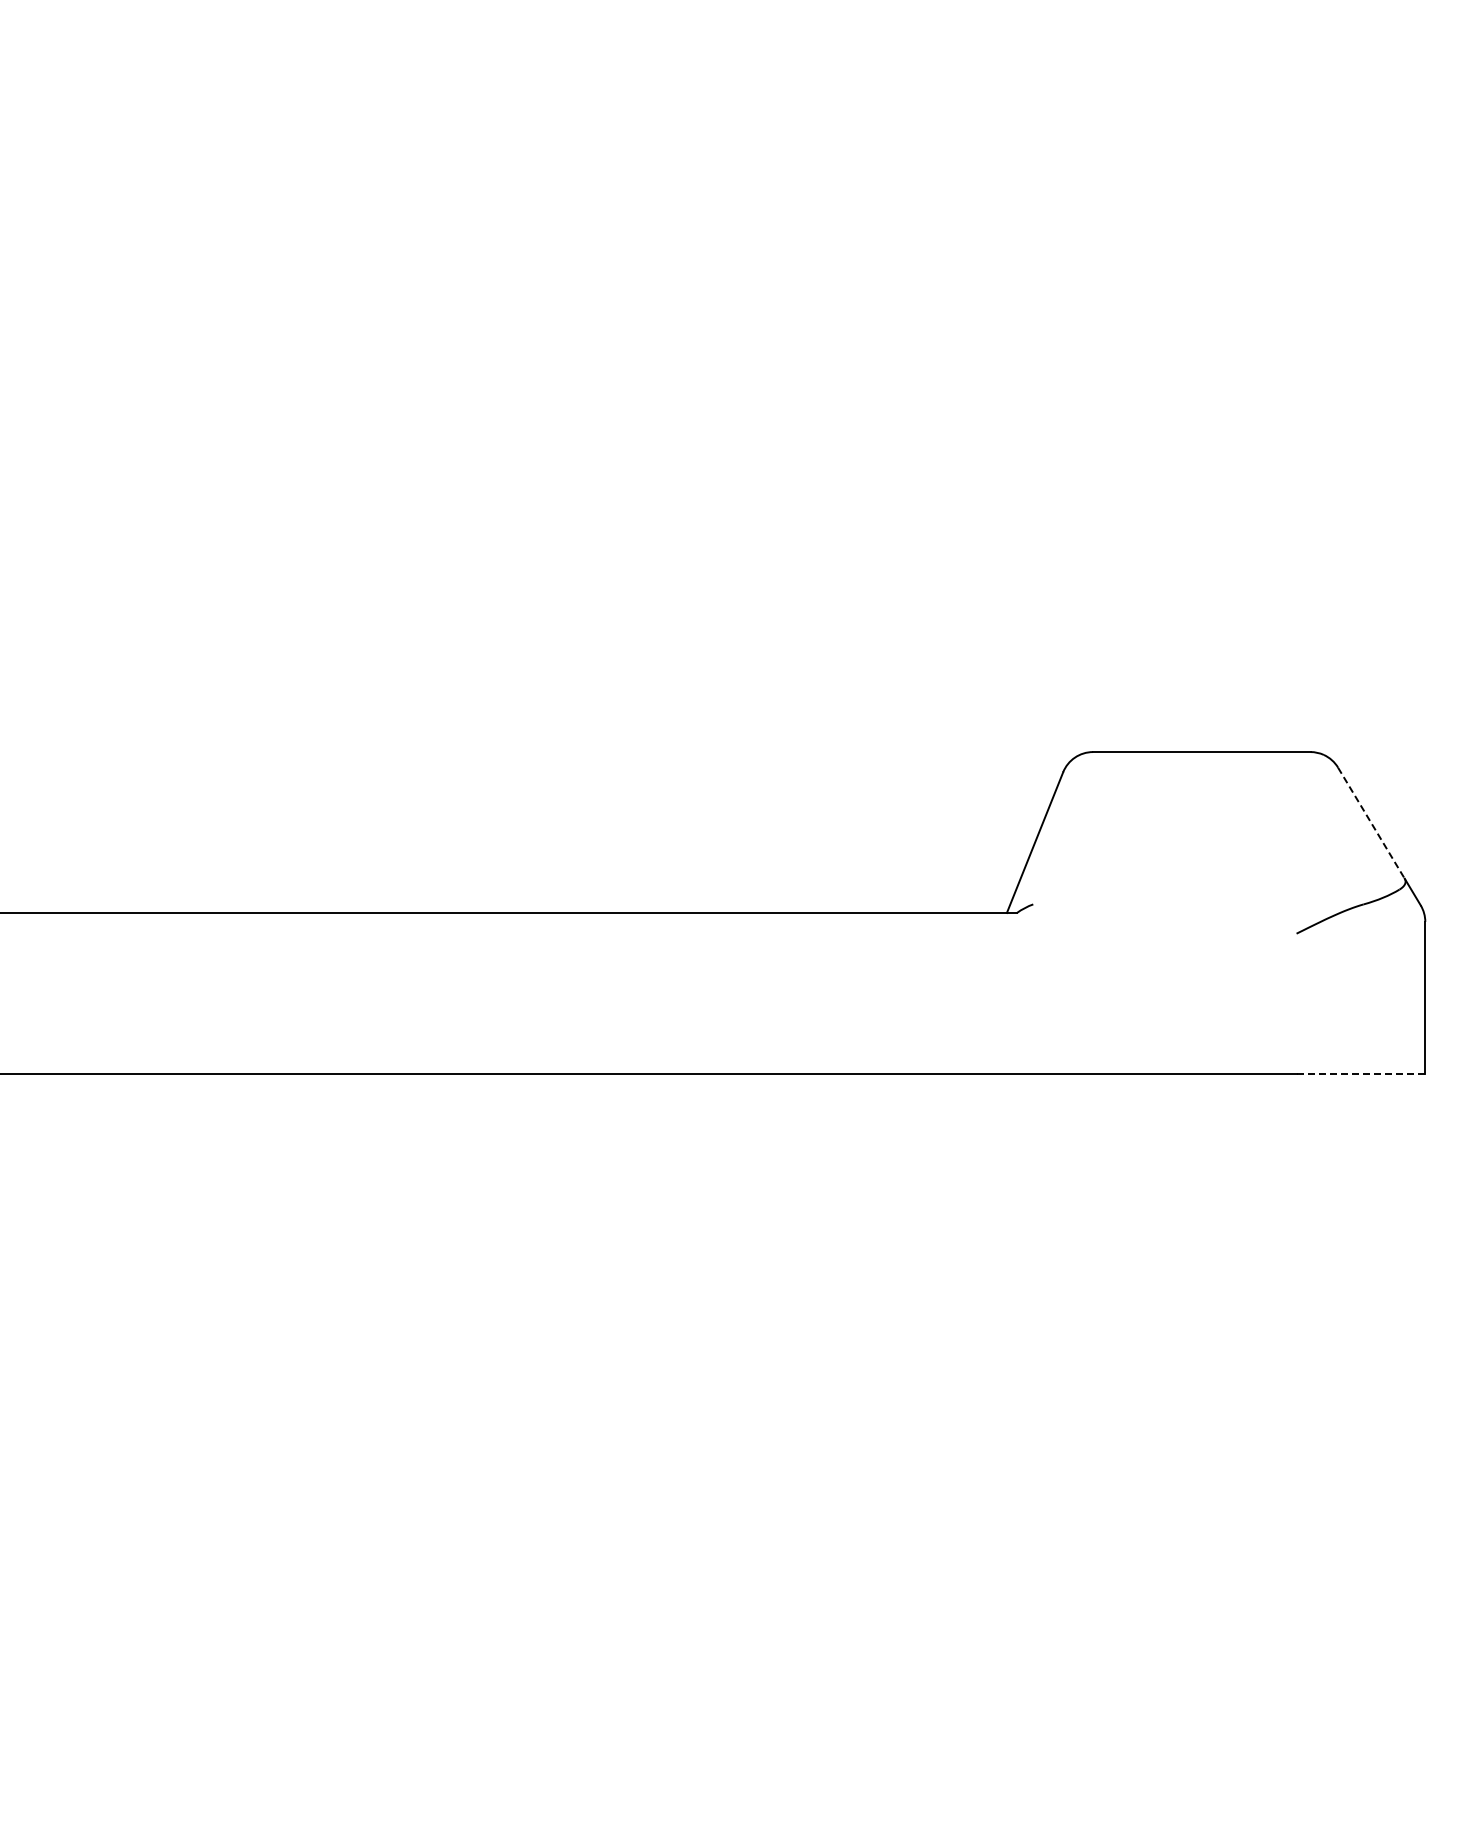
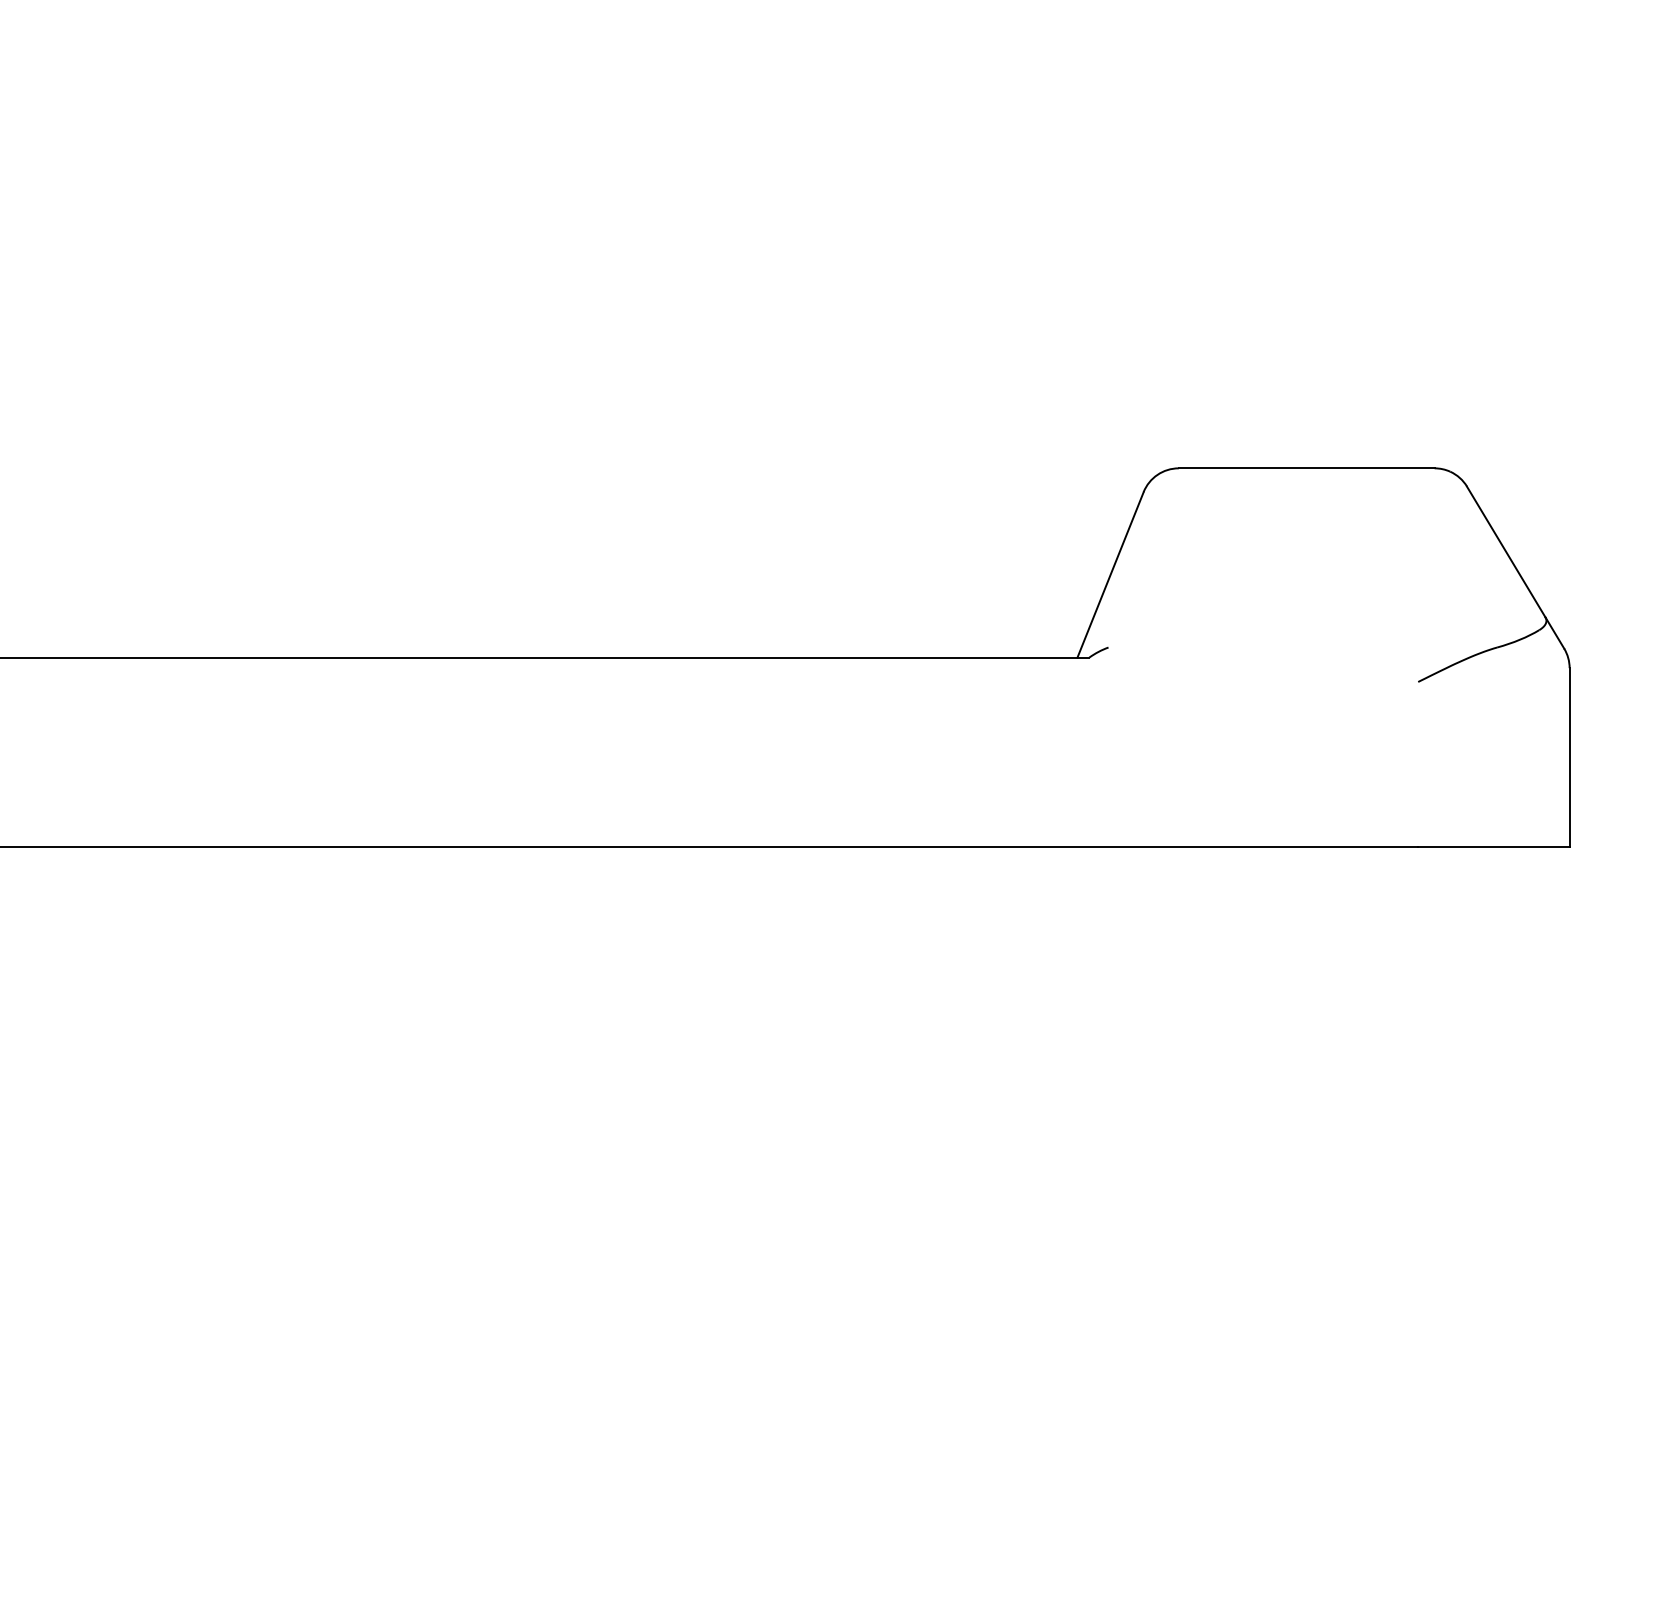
line: (1371, 823) -> (1506, 552), dashed -> solid
line: (1360, 1073) -> (1493, 846), dashed -> solid

